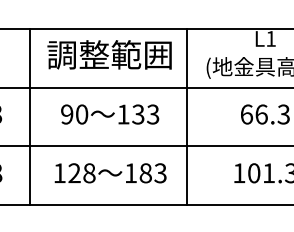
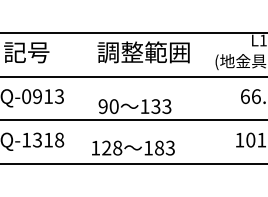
text: (109, 114) -> (134, 106), moved
line: (29, 117) -> (84, 98), removed
line: (187, 117) -> (201, 98), removed
text: (110, 172) -> (133, 147), moved

